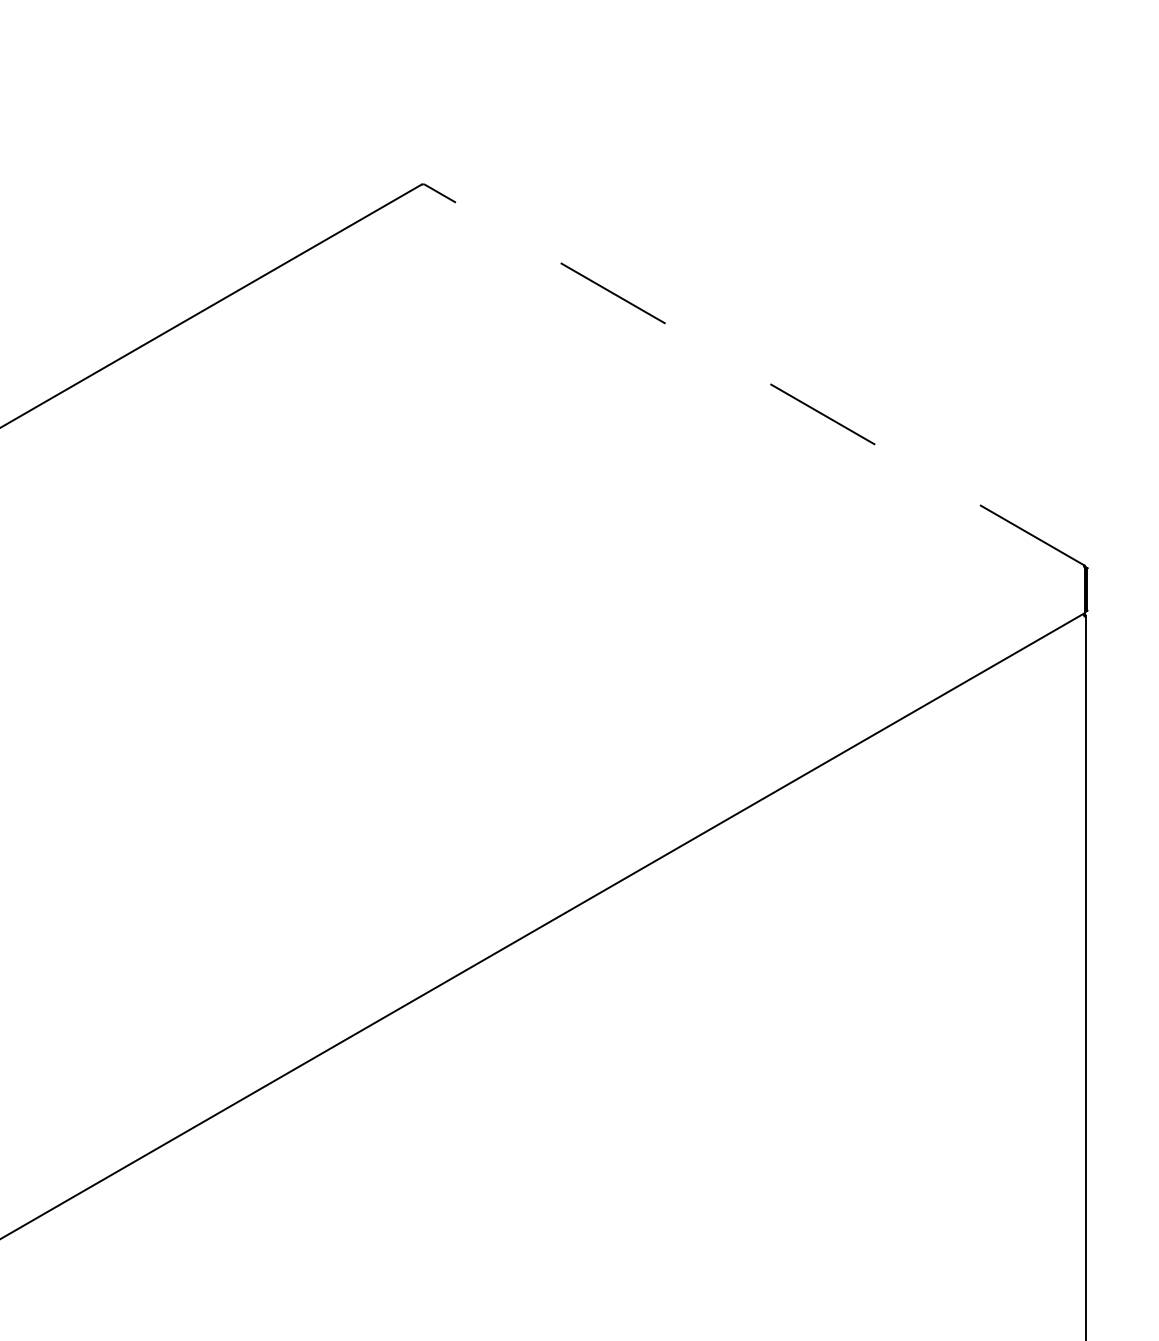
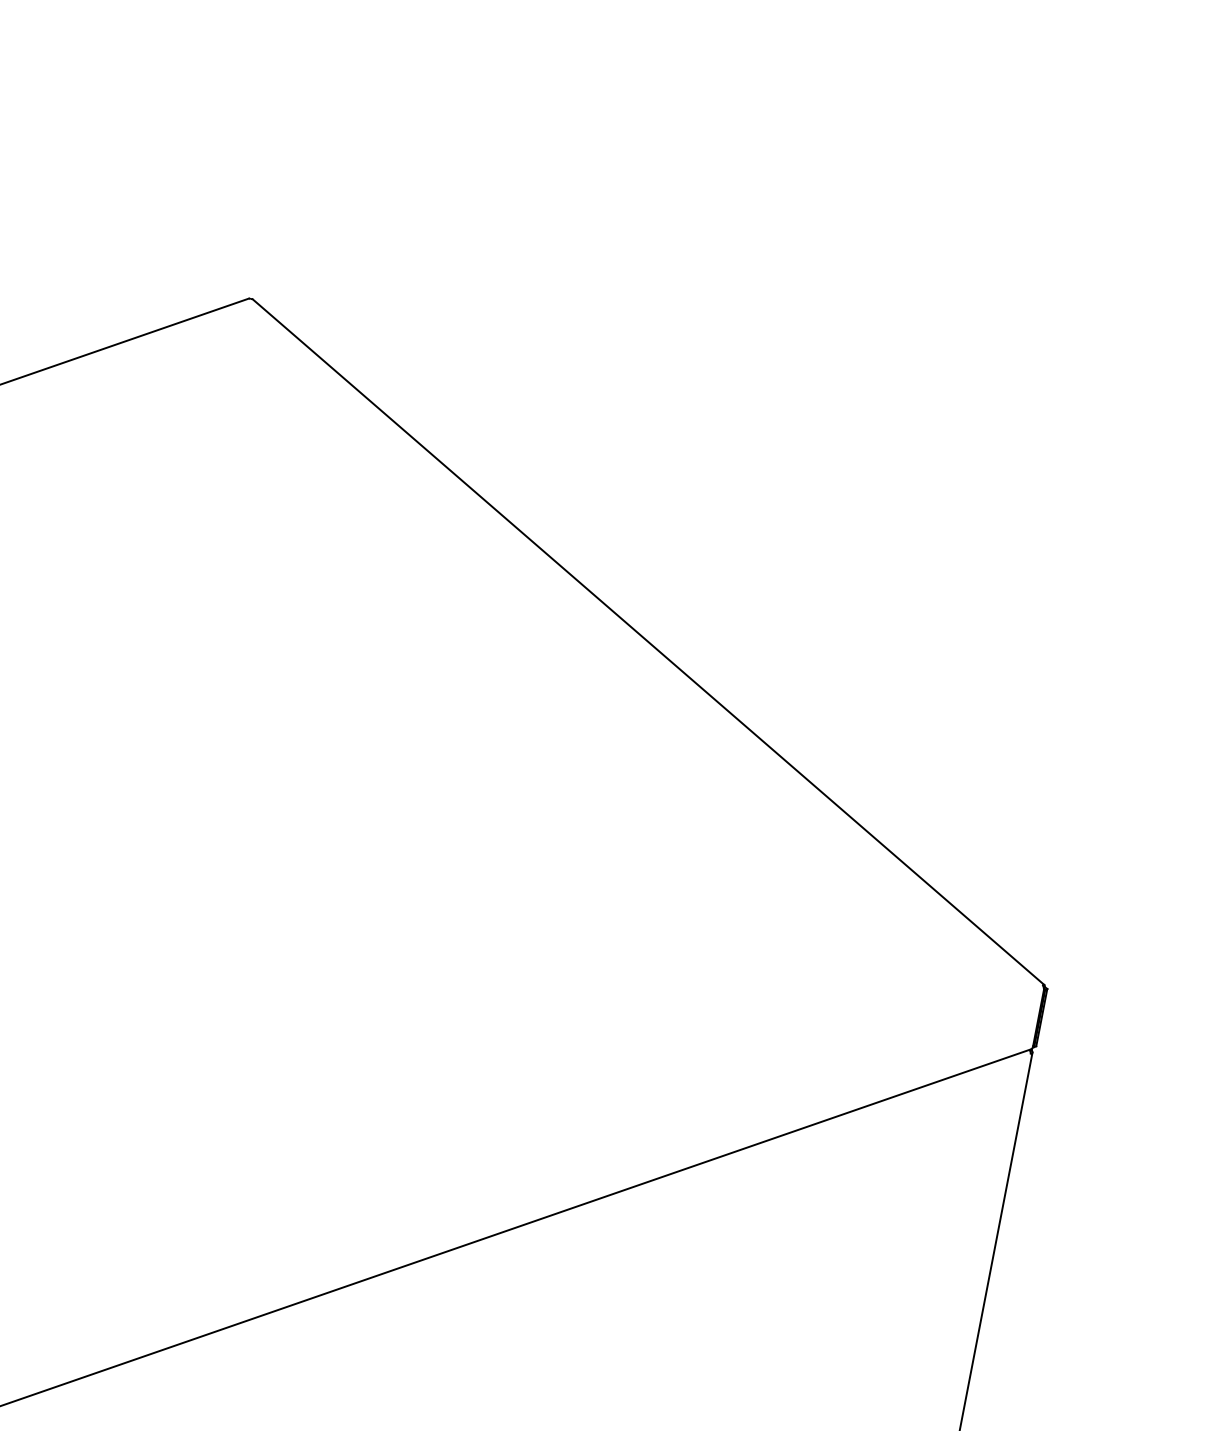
line: (754, 374) -> (648, 641), dashed -> solid

